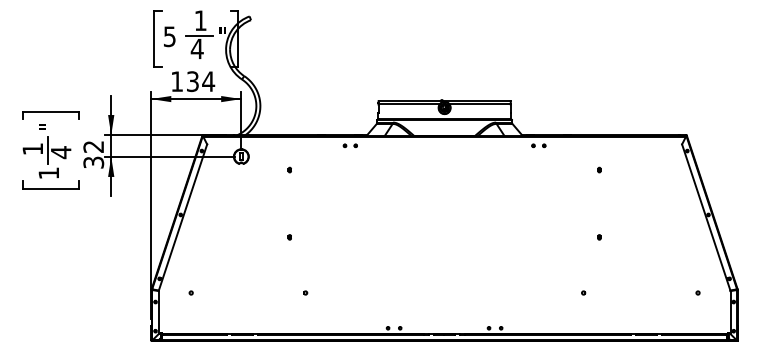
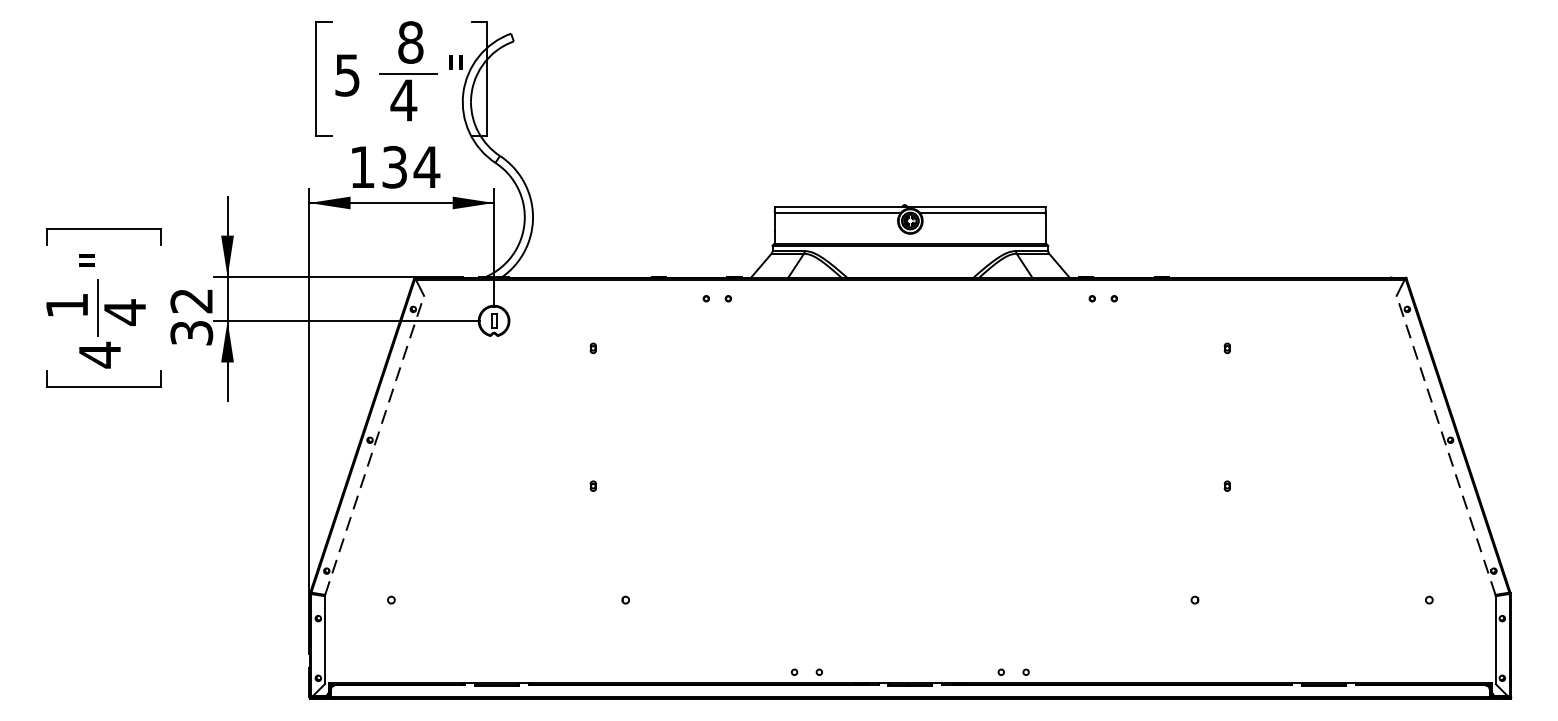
text: (200, 20) -> (410, 42), 1 -> 8
text: (48, 172) -> (99, 353), 1 -> 4
line: (183, 217) -> (375, 445), solid -> dashed
line: (706, 217) -> (1446, 445), solid -> dashed

